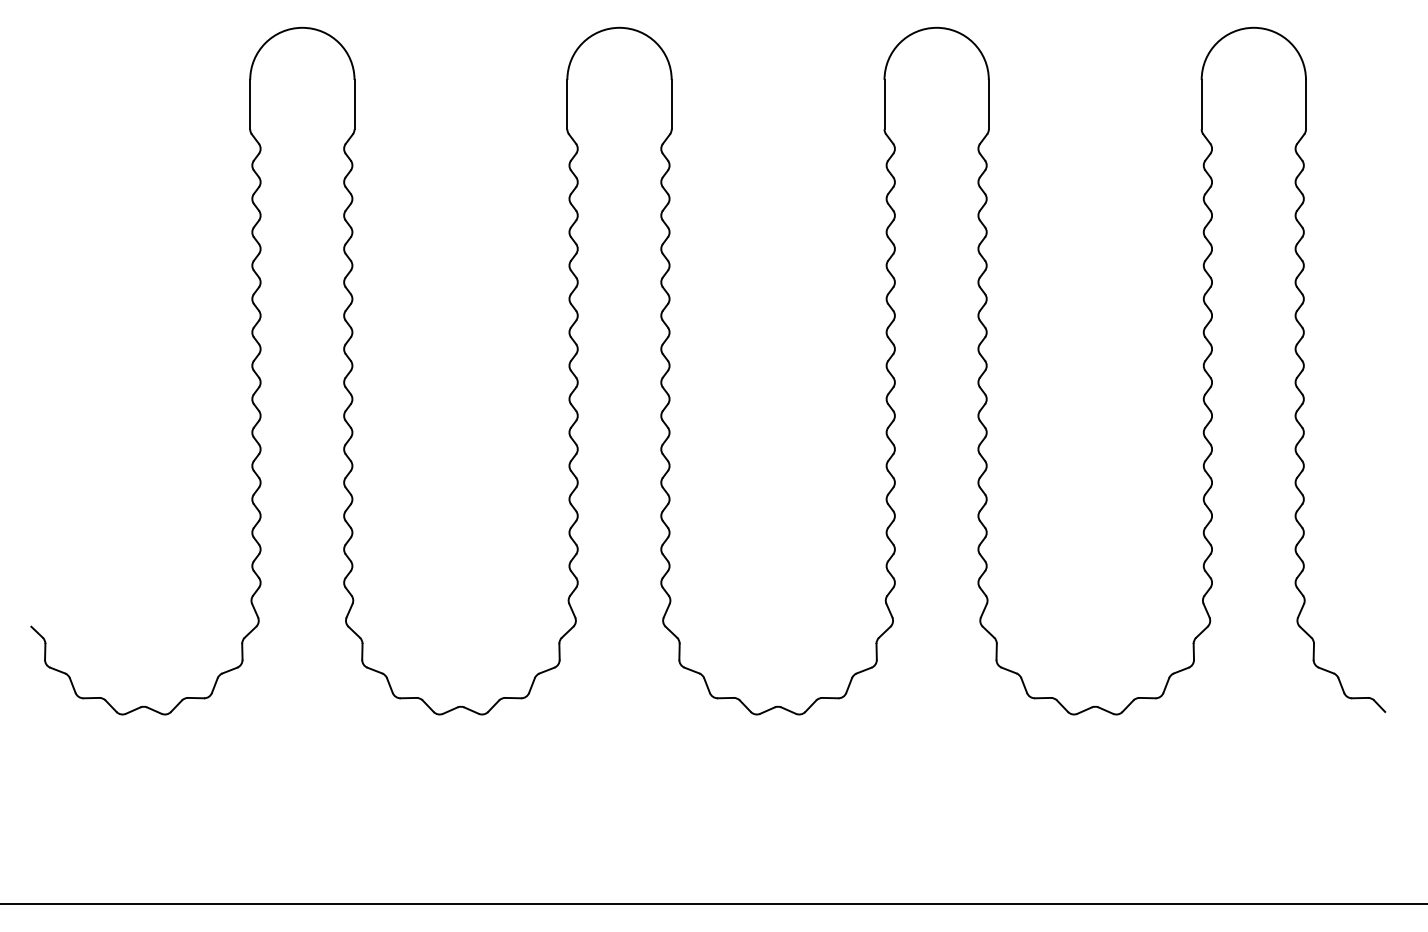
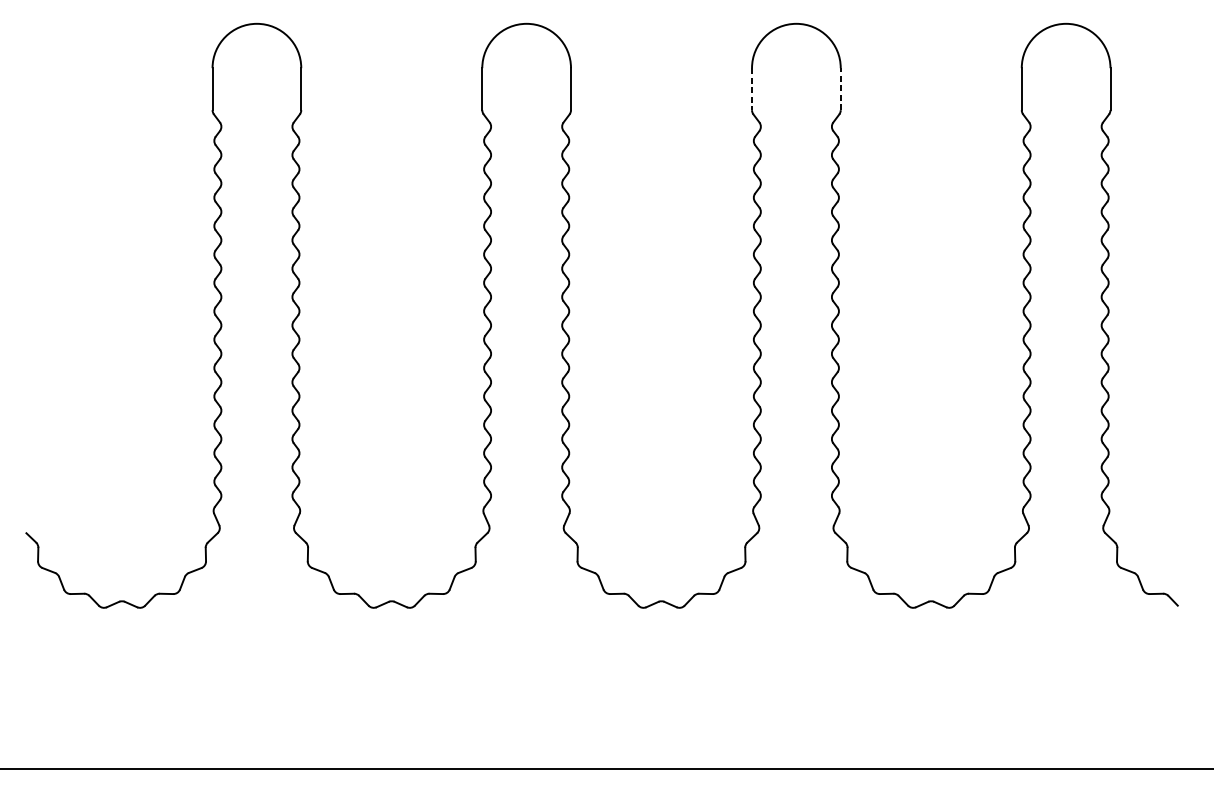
line: (884, 104) -> (752, 89), solid -> dashed
line: (988, 104) -> (840, 89), solid -> dashed

